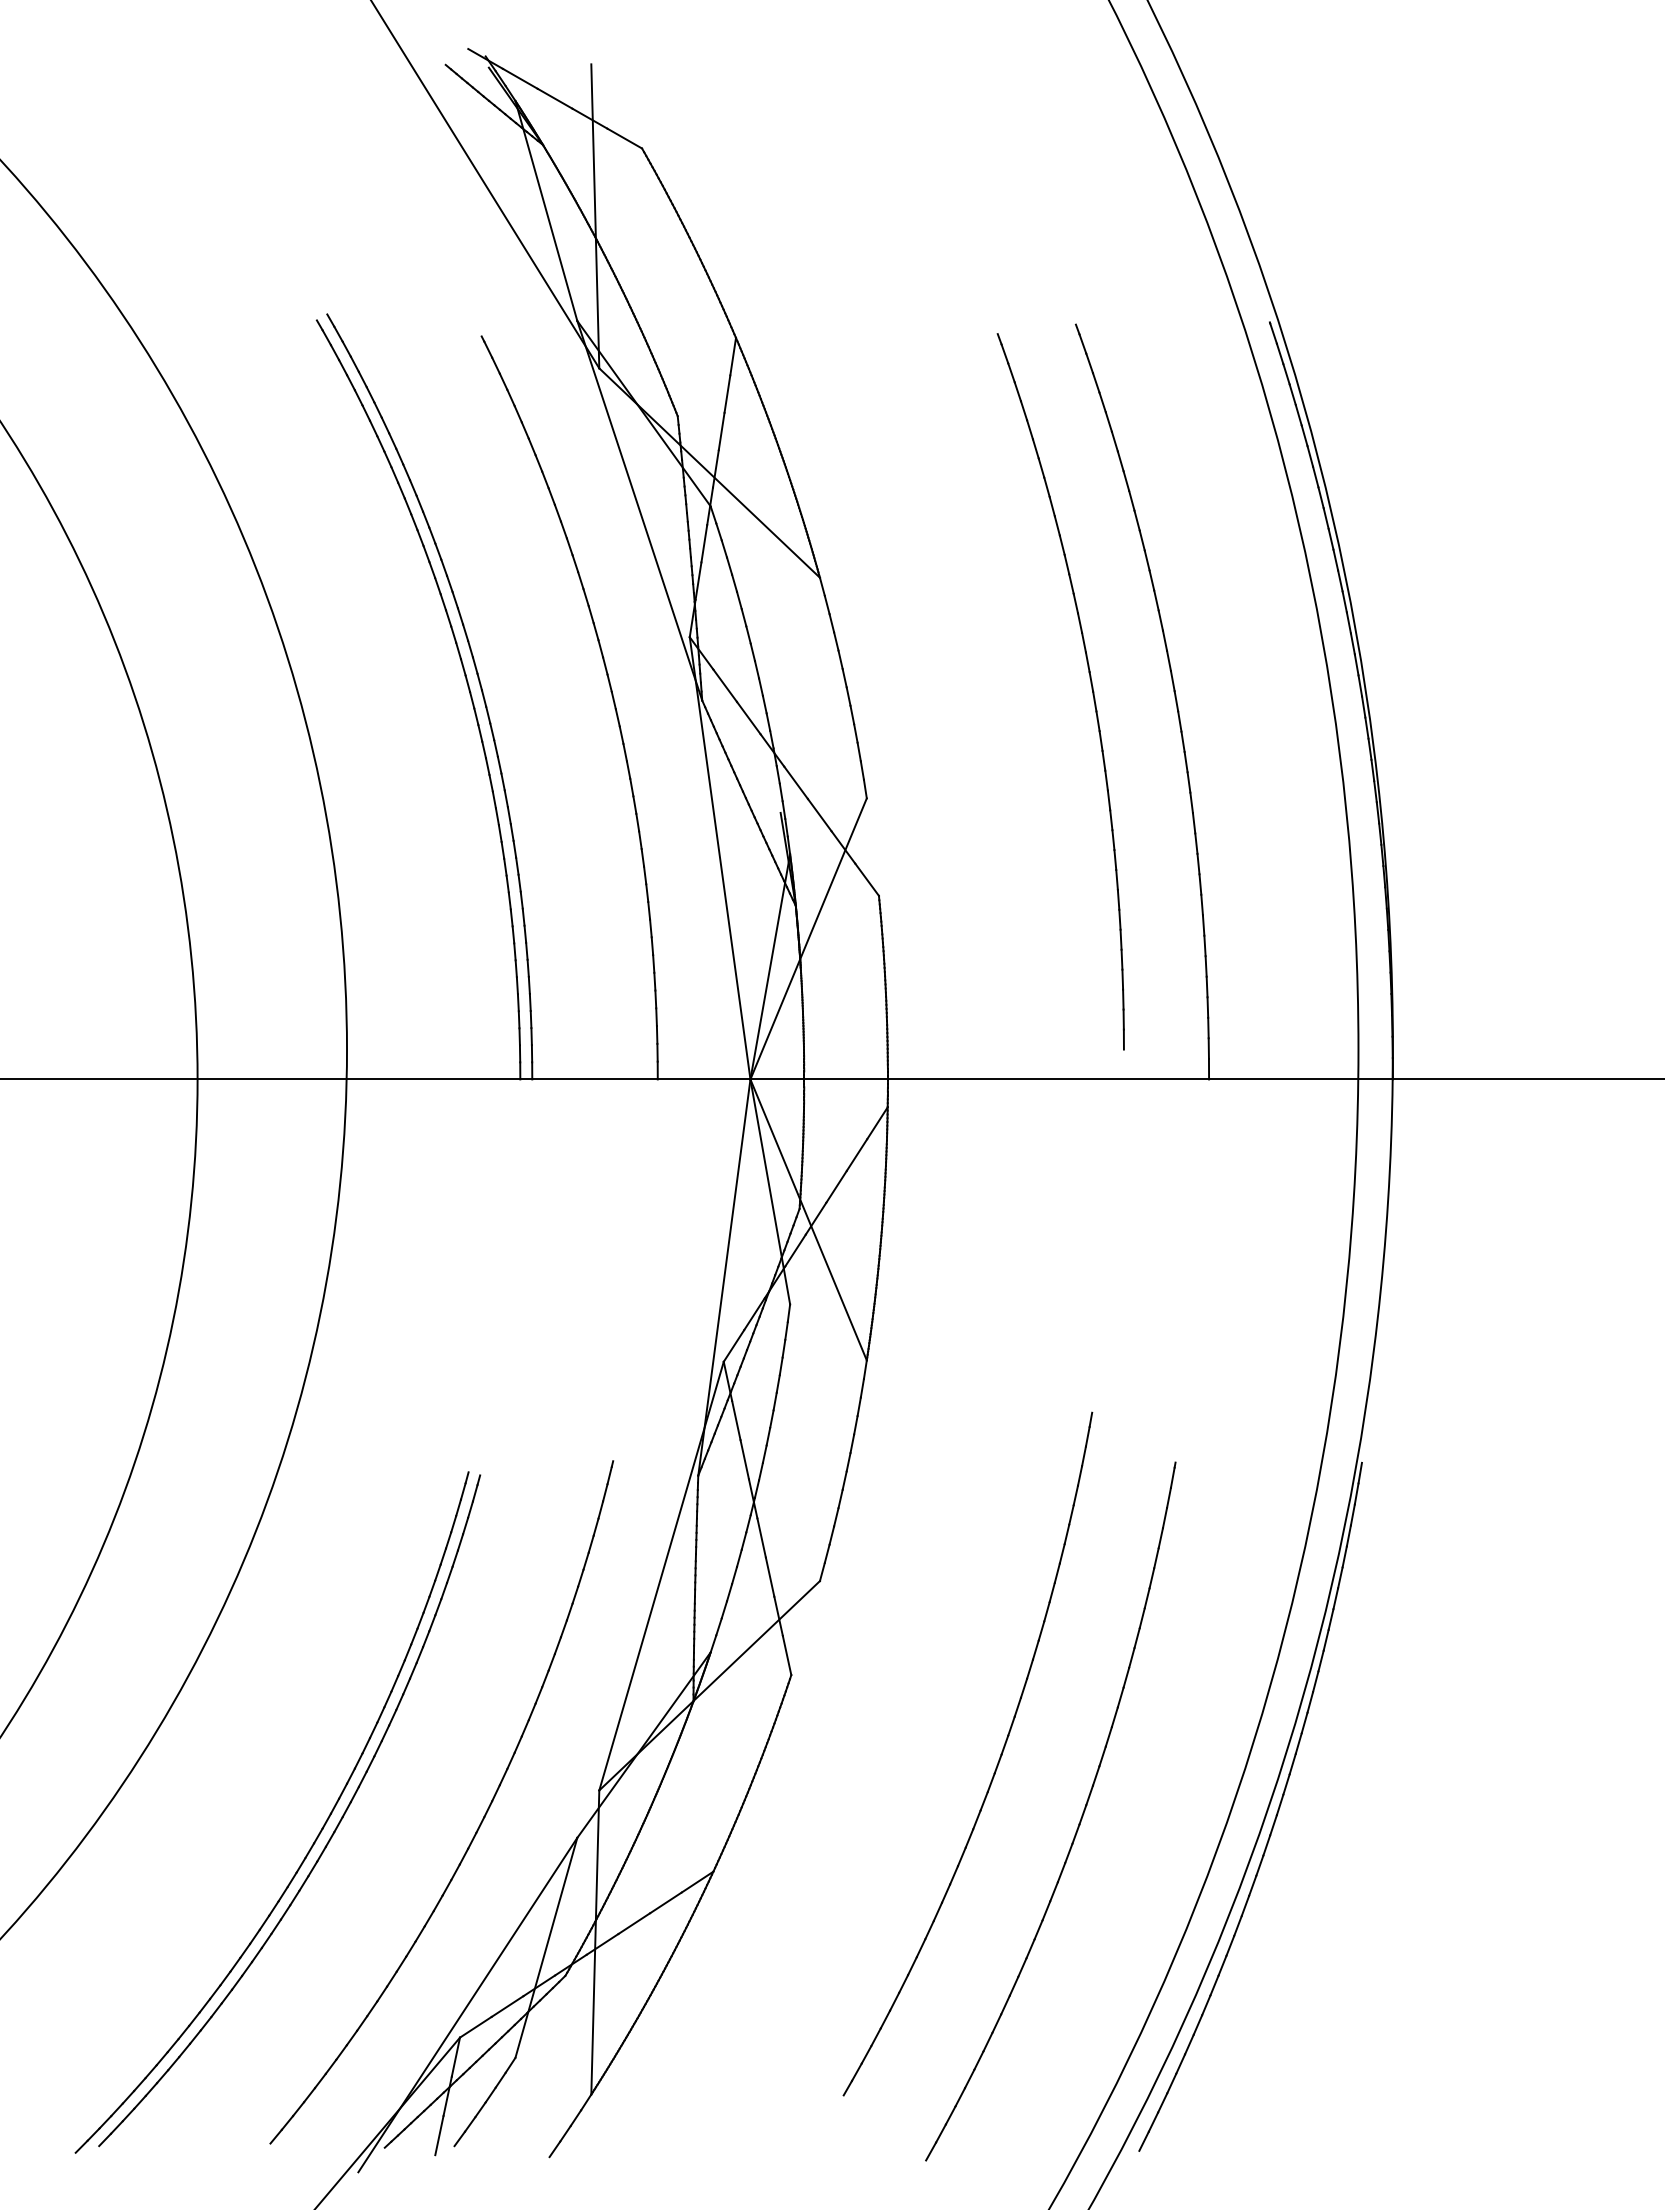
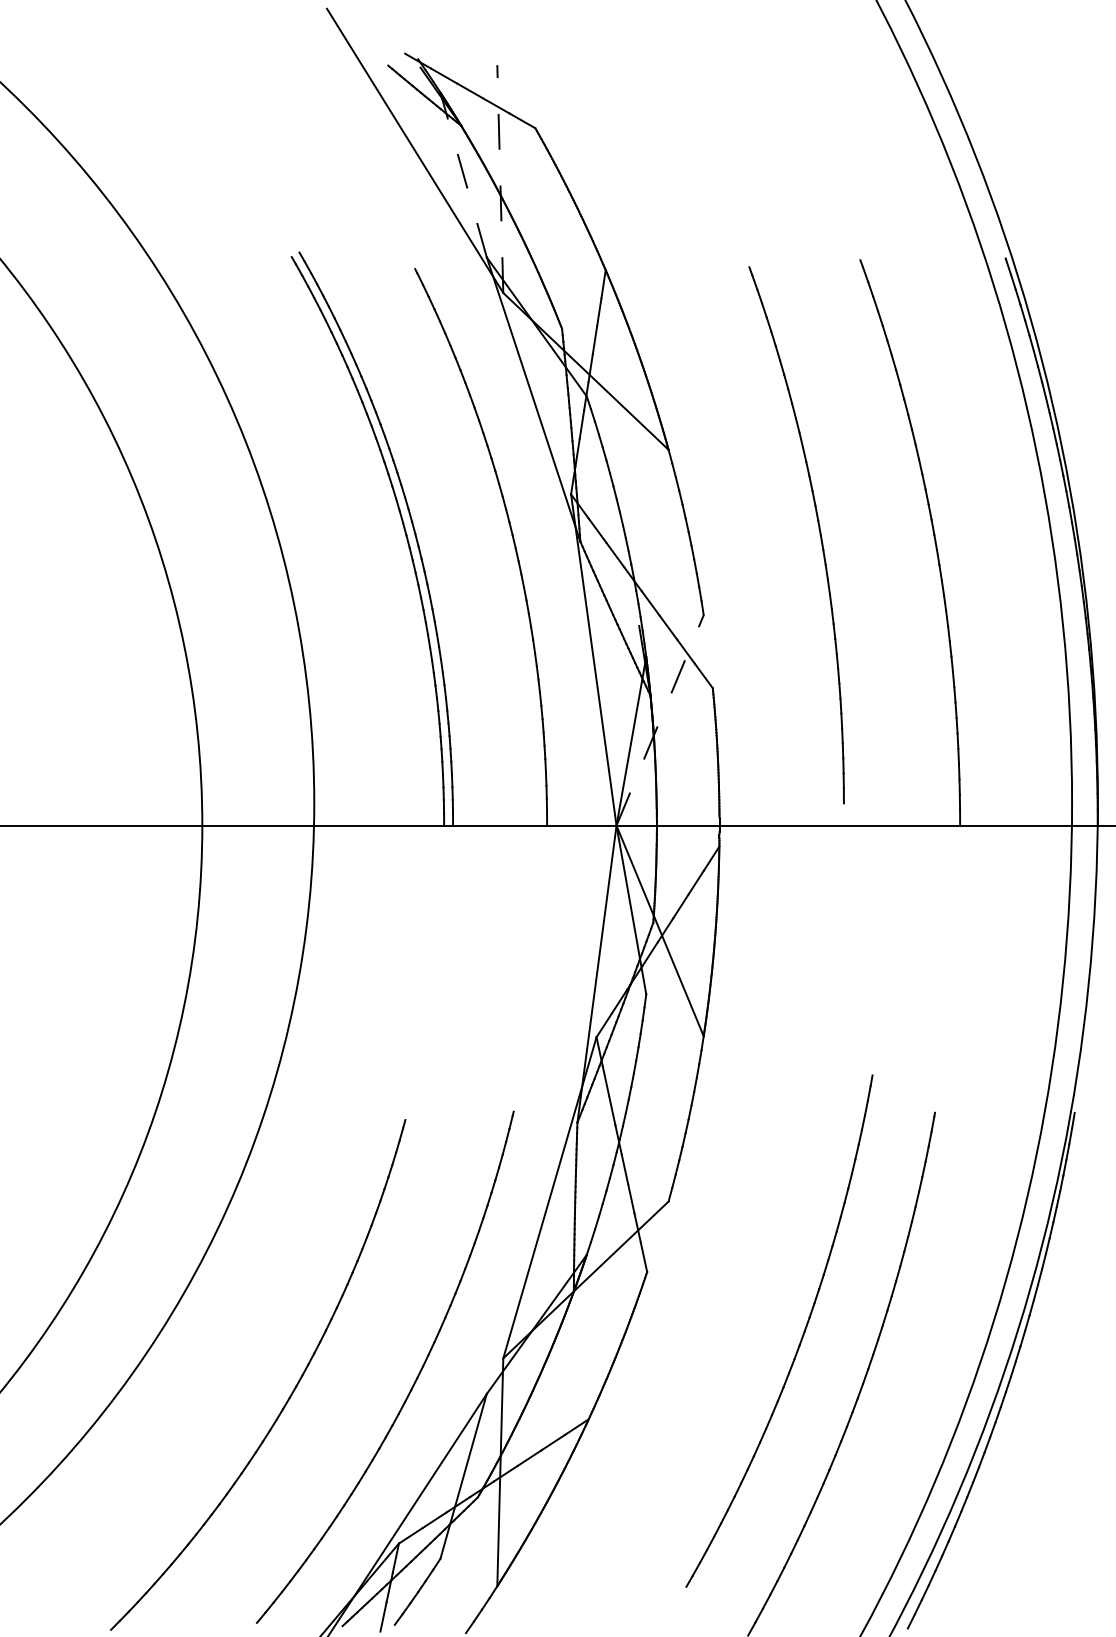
line: (546, 210) -> (463, 174), solid -> dashed
line: (595, 215) -> (500, 178), solid -> dashed
part: (1090, 683) -> (818, 529), moved
line: (808, 938) -> (660, 720), solid -> dashed
part: (331, 1834) -> (302, 1391), removed

